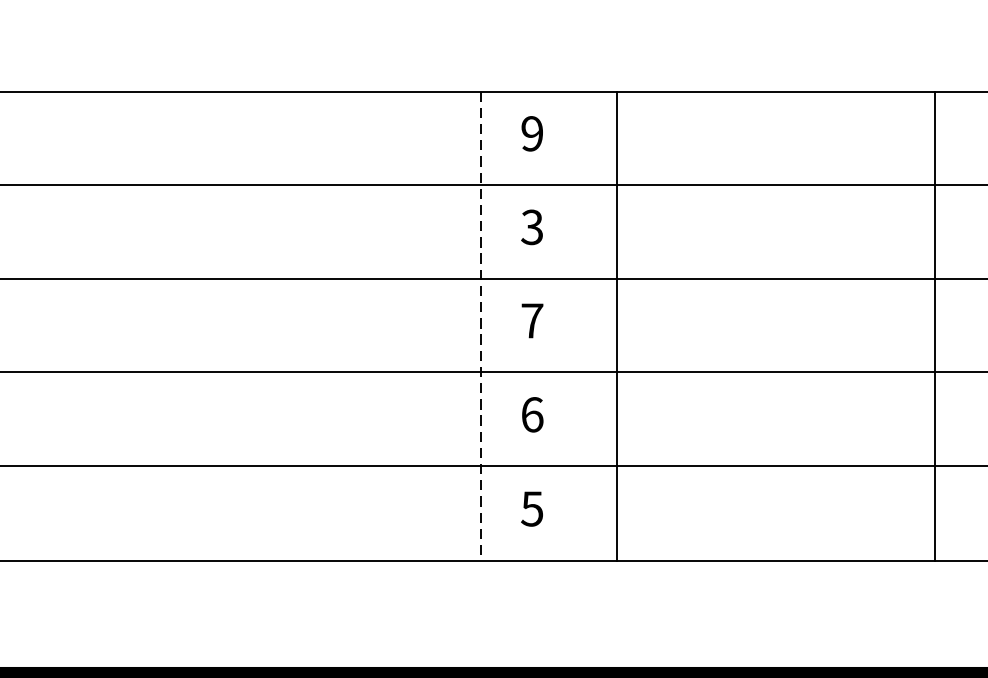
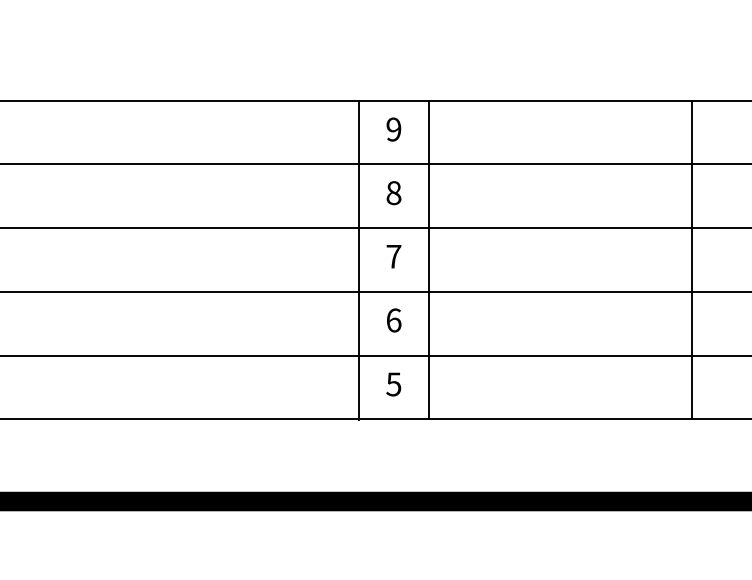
text: (531, 227) -> (393, 193), 3 -> 8
line: (617, 325) -> (429, 259), moved
line: (935, 325) -> (692, 259), moved
line: (480, 326) -> (358, 260), dashed -> solid

